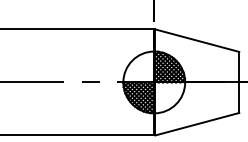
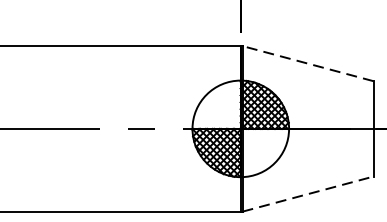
line: (196, 40) -> (306, 63), solid -> dashed
line: (197, 124) -> (308, 194), solid -> dashed

